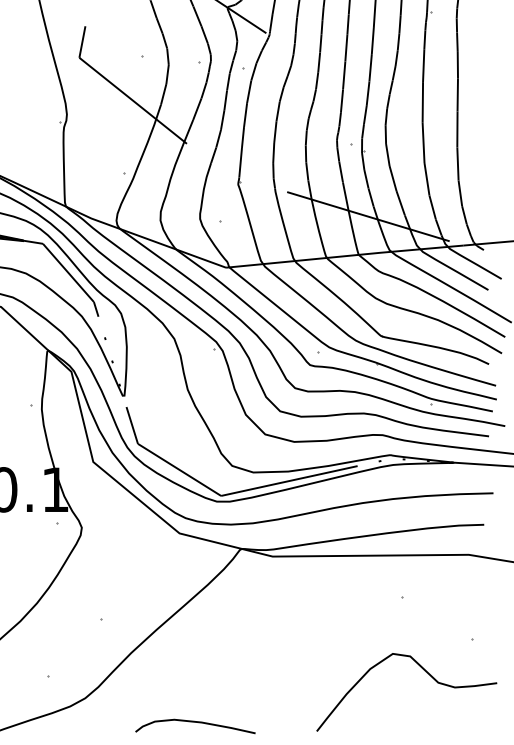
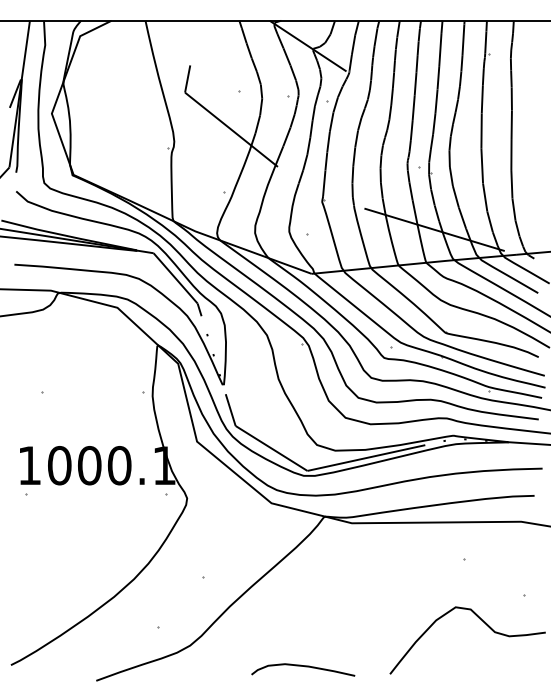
curve: (198, 723) -> (305, 667), moved

